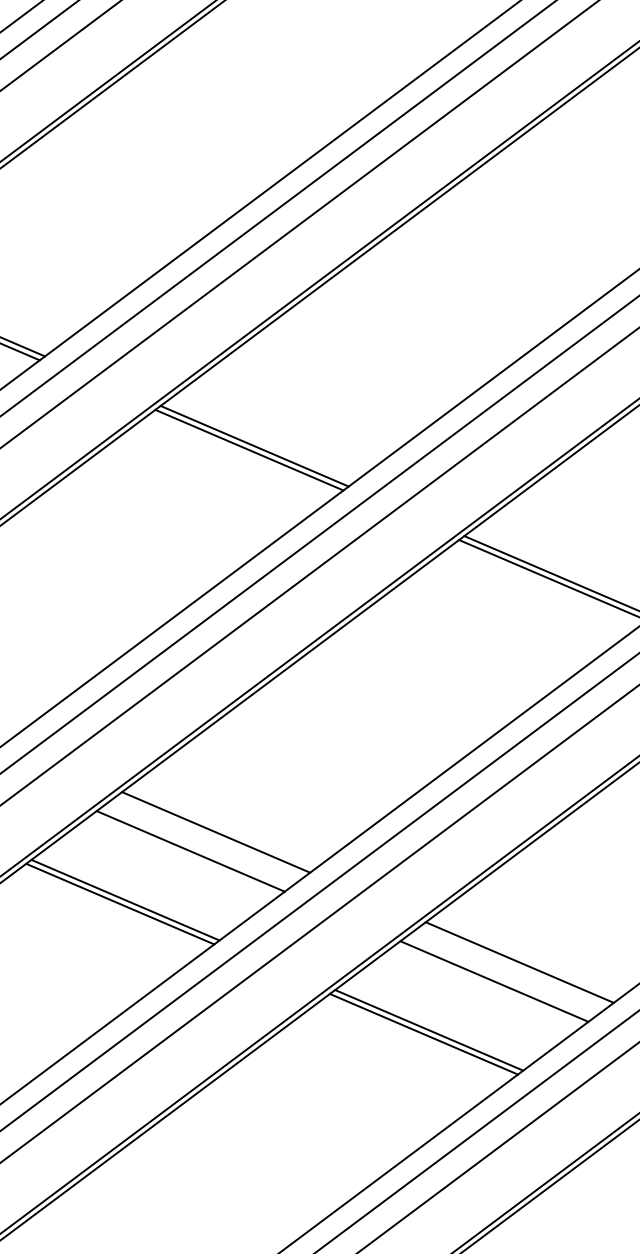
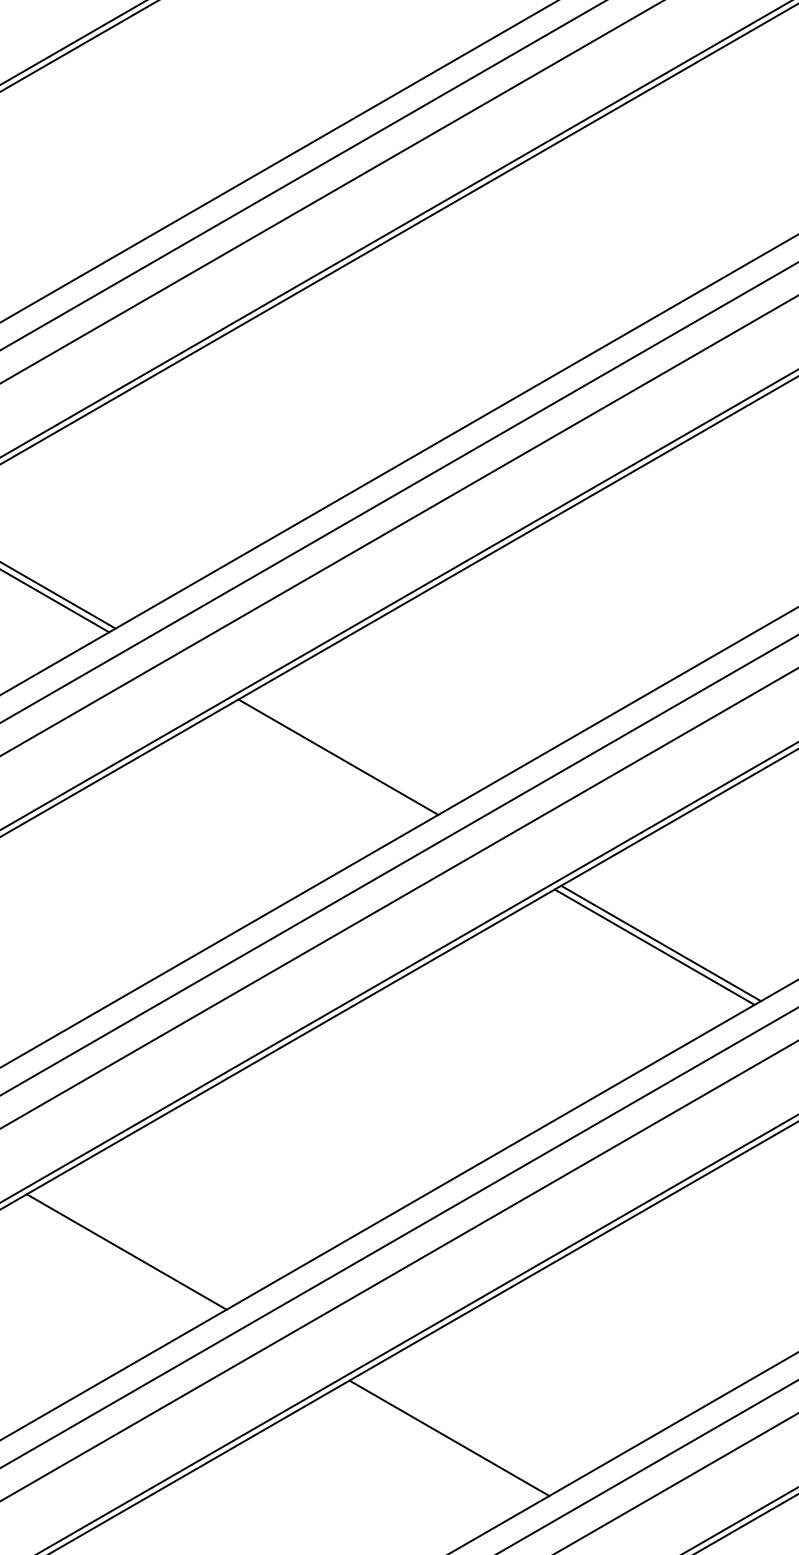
line: (248, 449) -> (331, 760), removed
line: (215, 832) -> (243, 1184), removed
line: (190, 851) -> (212, 1202), removed
line: (125, 899) -> (133, 1247), removed
line: (519, 962) -> (566, 1370), removed
line: (494, 981) -> (535, 1388), removed
line: (428, 1030) -> (455, 1434), removed

